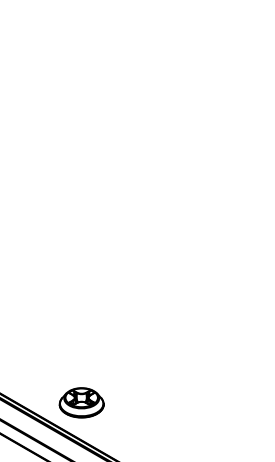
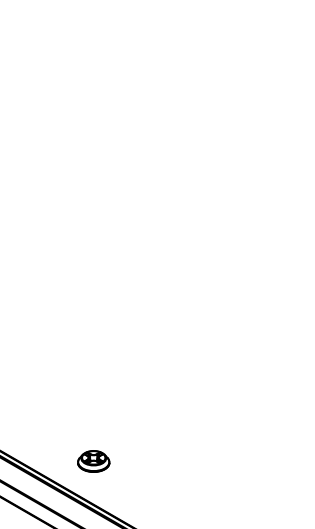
part: (81, 402) -> (93, 461), size x0.62

